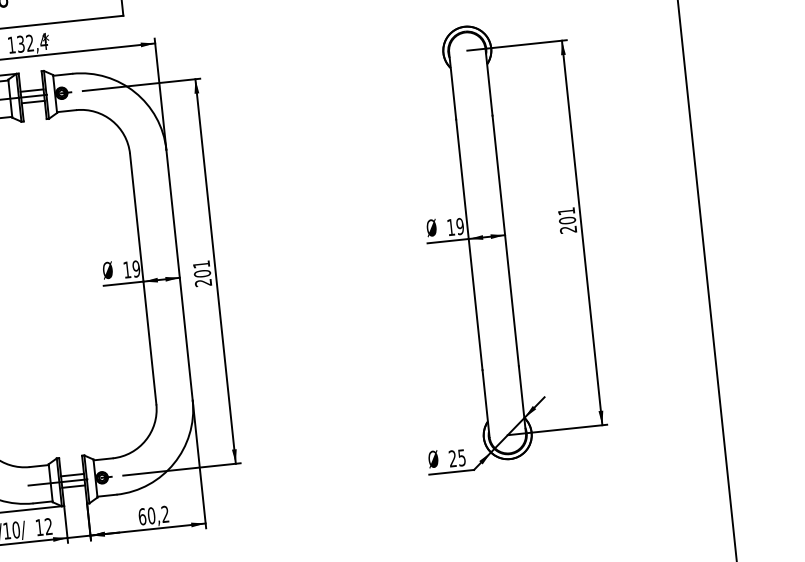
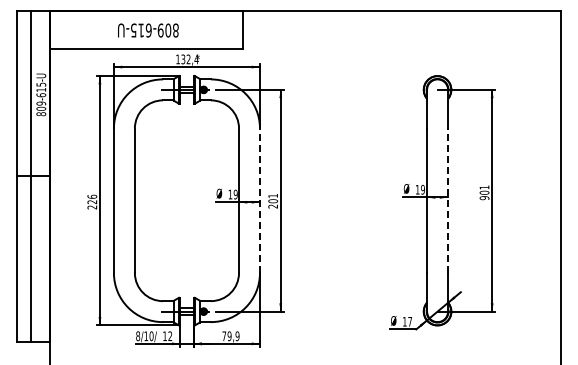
text: (568, 230) -> (484, 198), 201 -> 901
line: (506, 240) -> (448, 200), solid -> dashed
line: (178, 274) -> (259, 200), solid -> dashed
text: (455, 457) -> (406, 321), 25 -> 17
text: (153, 516) -> (230, 336), 60,2 -> 79,9

